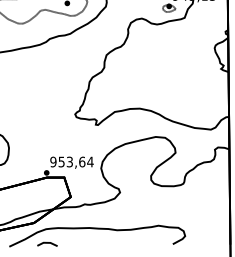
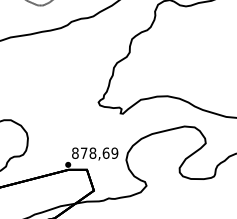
text: (71, 161) -> (94, 152), 953,64 -> 878,69

